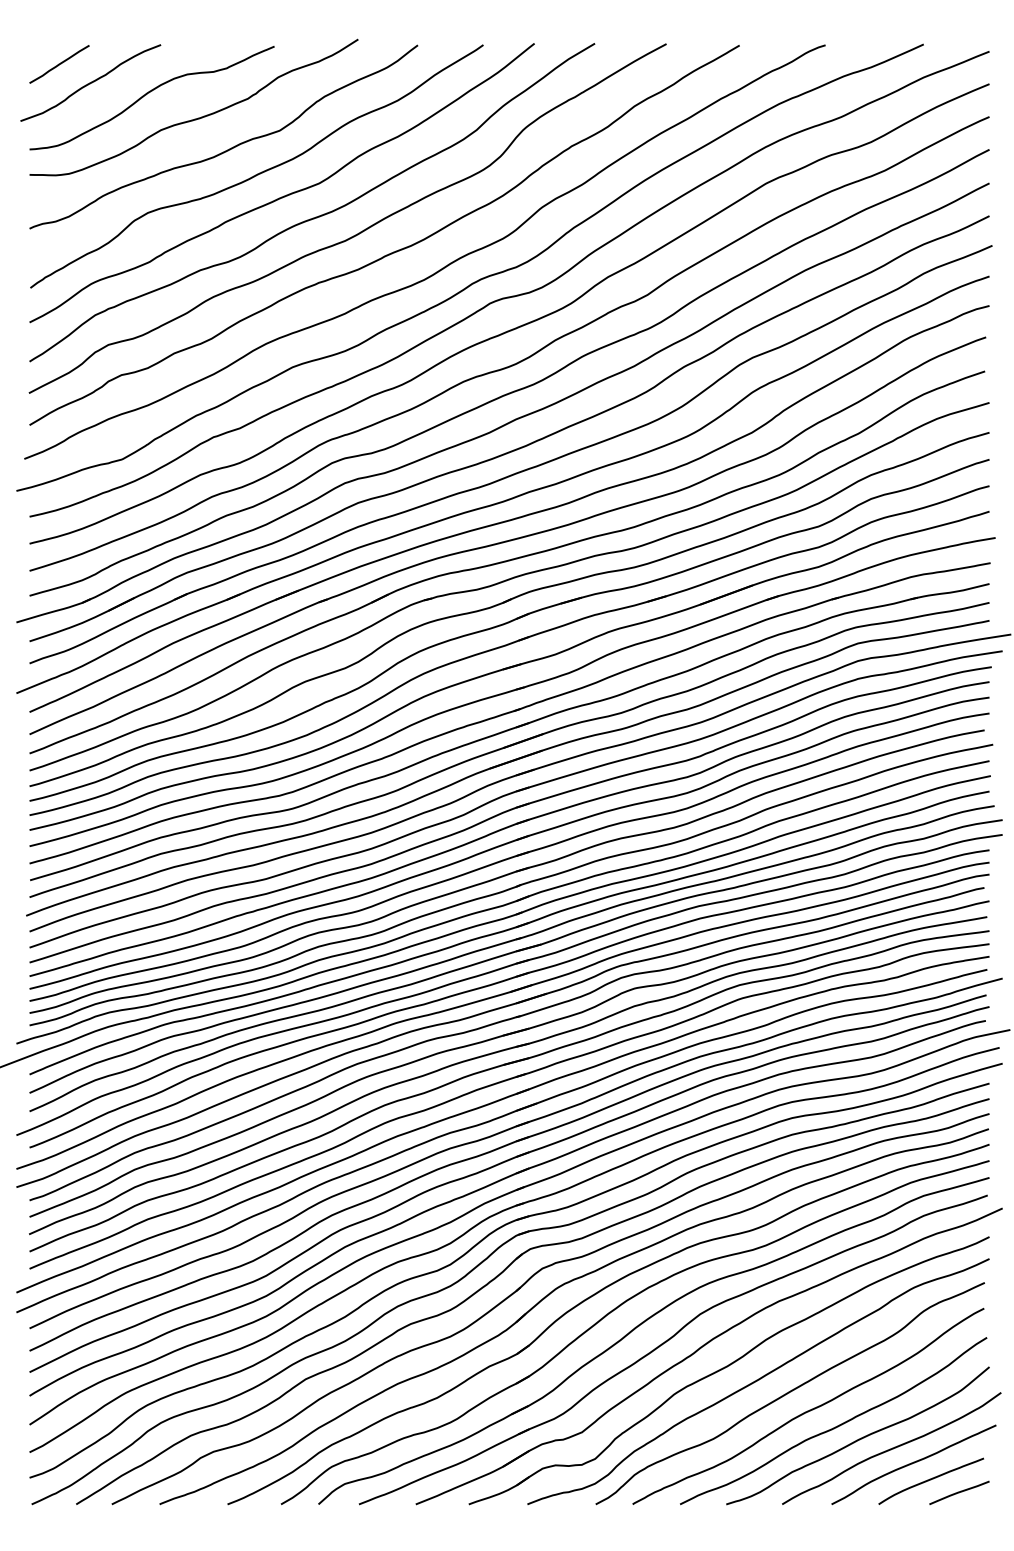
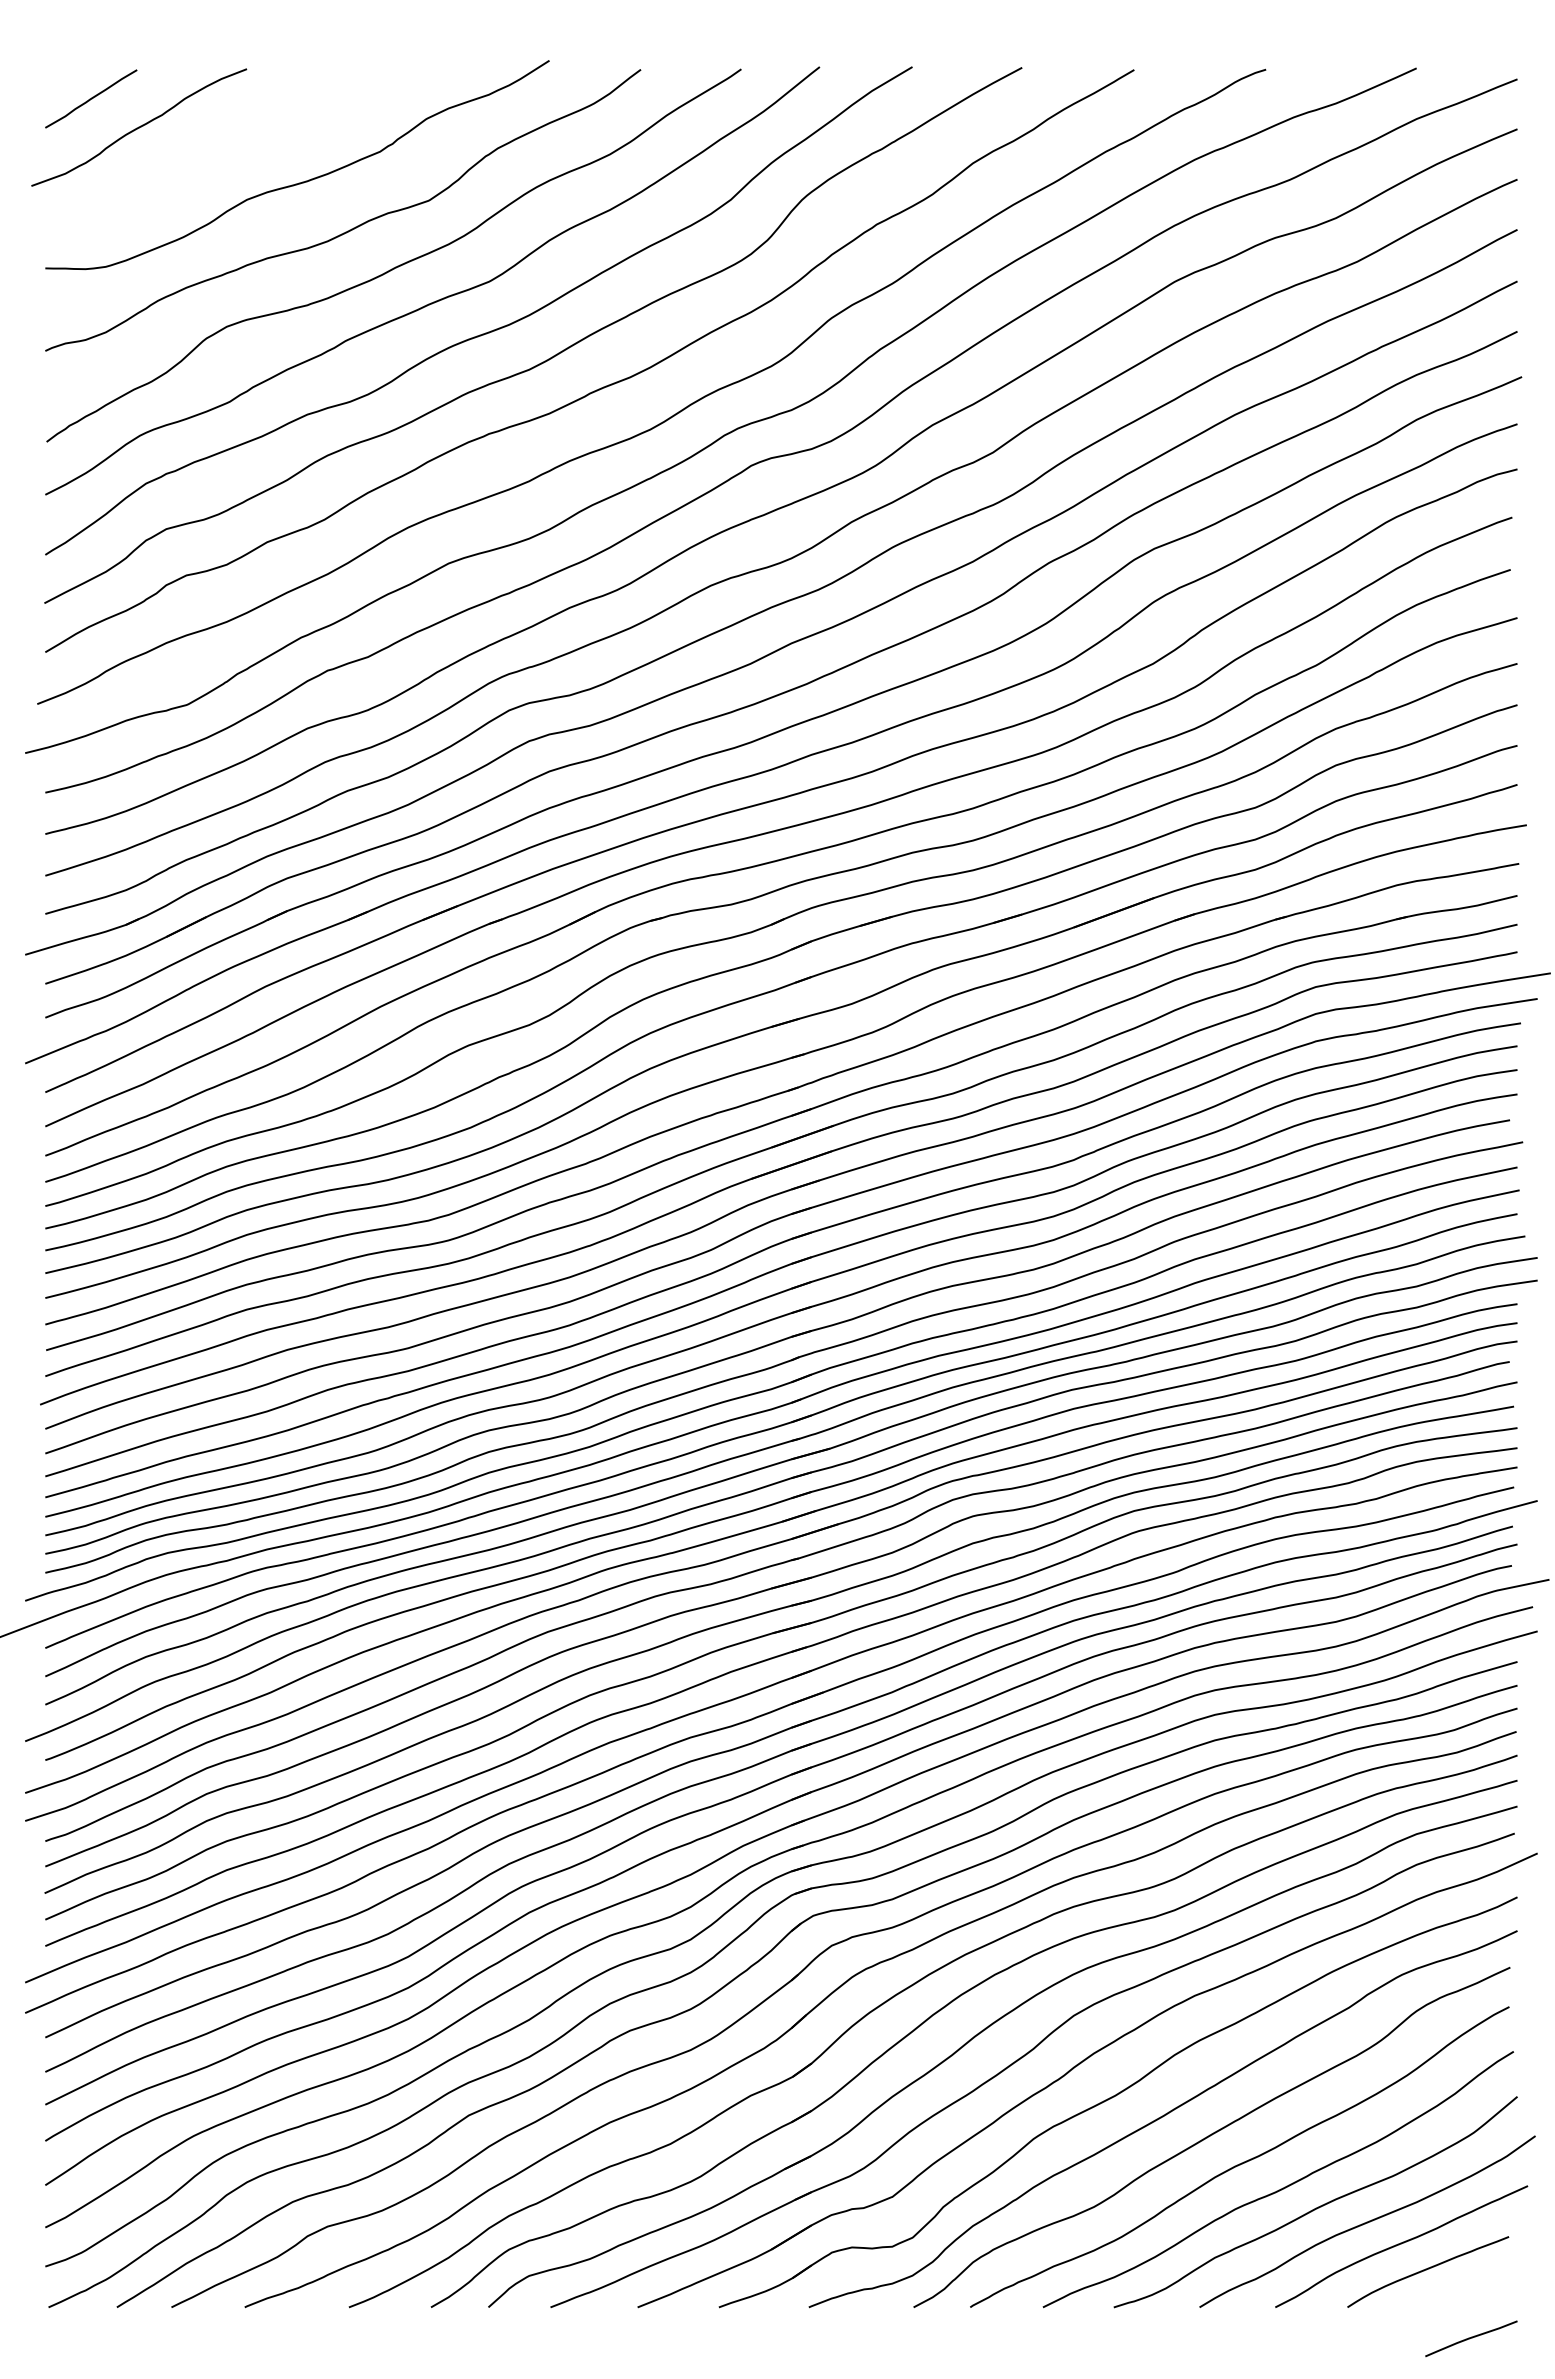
curve: (149, 93) -> (229, 143), removed
line: (959, 1492) -> (1471, 2338), moved

